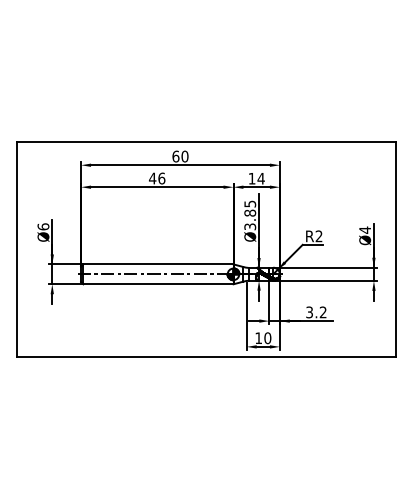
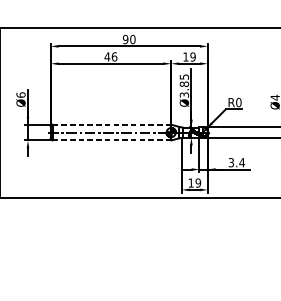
text: (175, 156) -> (125, 39), 60 -> 90
text: (260, 178) -> (192, 56), 14 -> 19
text: (318, 236) -> (238, 102), R2 -> R0
line: (157, 264) -> (111, 124), solid -> dashed
line: (157, 284) -> (111, 140), solid -> dashed
text: (322, 312) -> (241, 162), 3.2 -> 3.4
text: (267, 338) -> (198, 183), 10 -> 19

